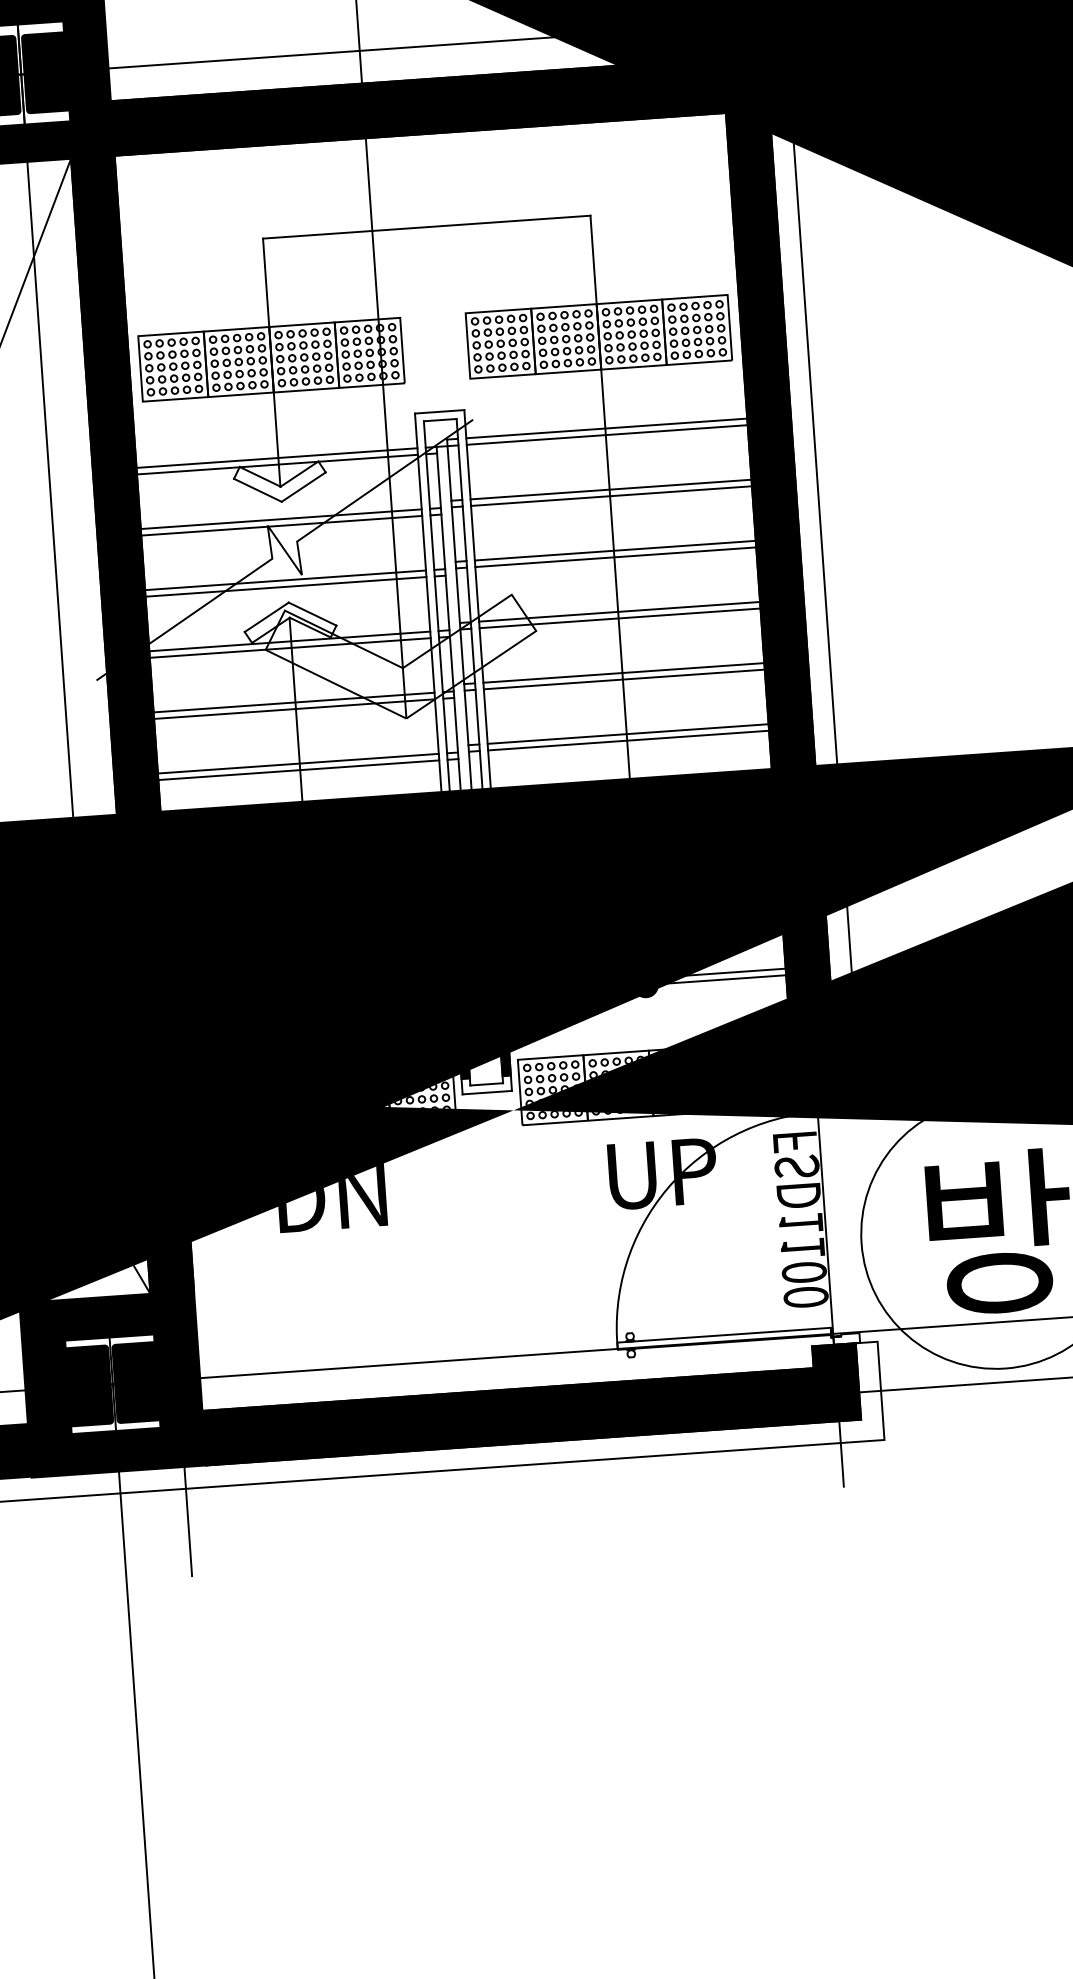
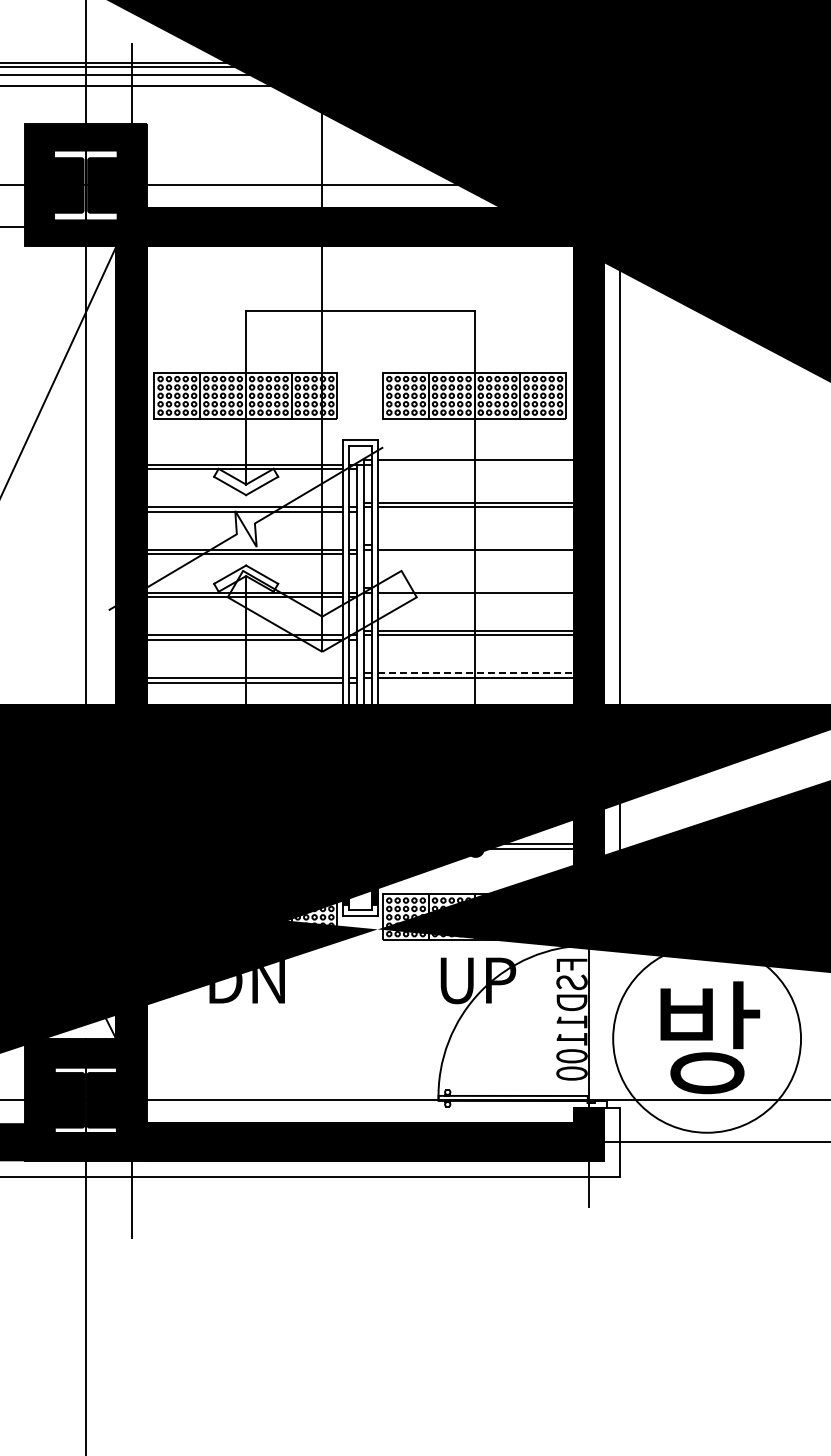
line: (606, 435) -> (475, 464), removed
line: (615, 550) -> (475, 545), removed
line: (619, 612) -> (475, 588), removed
line: (629, 734) -> (476, 673), solid -> dashed

